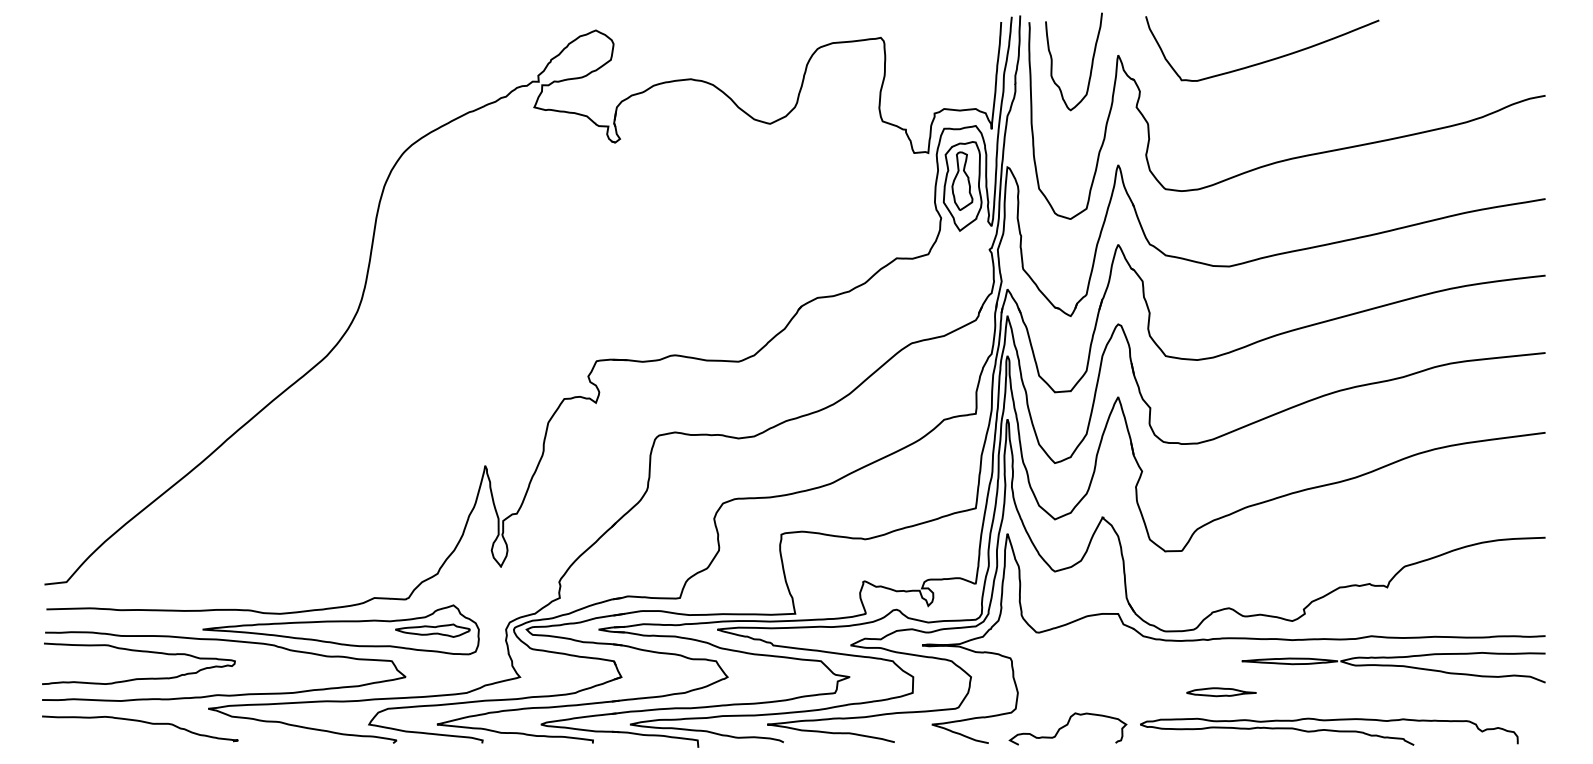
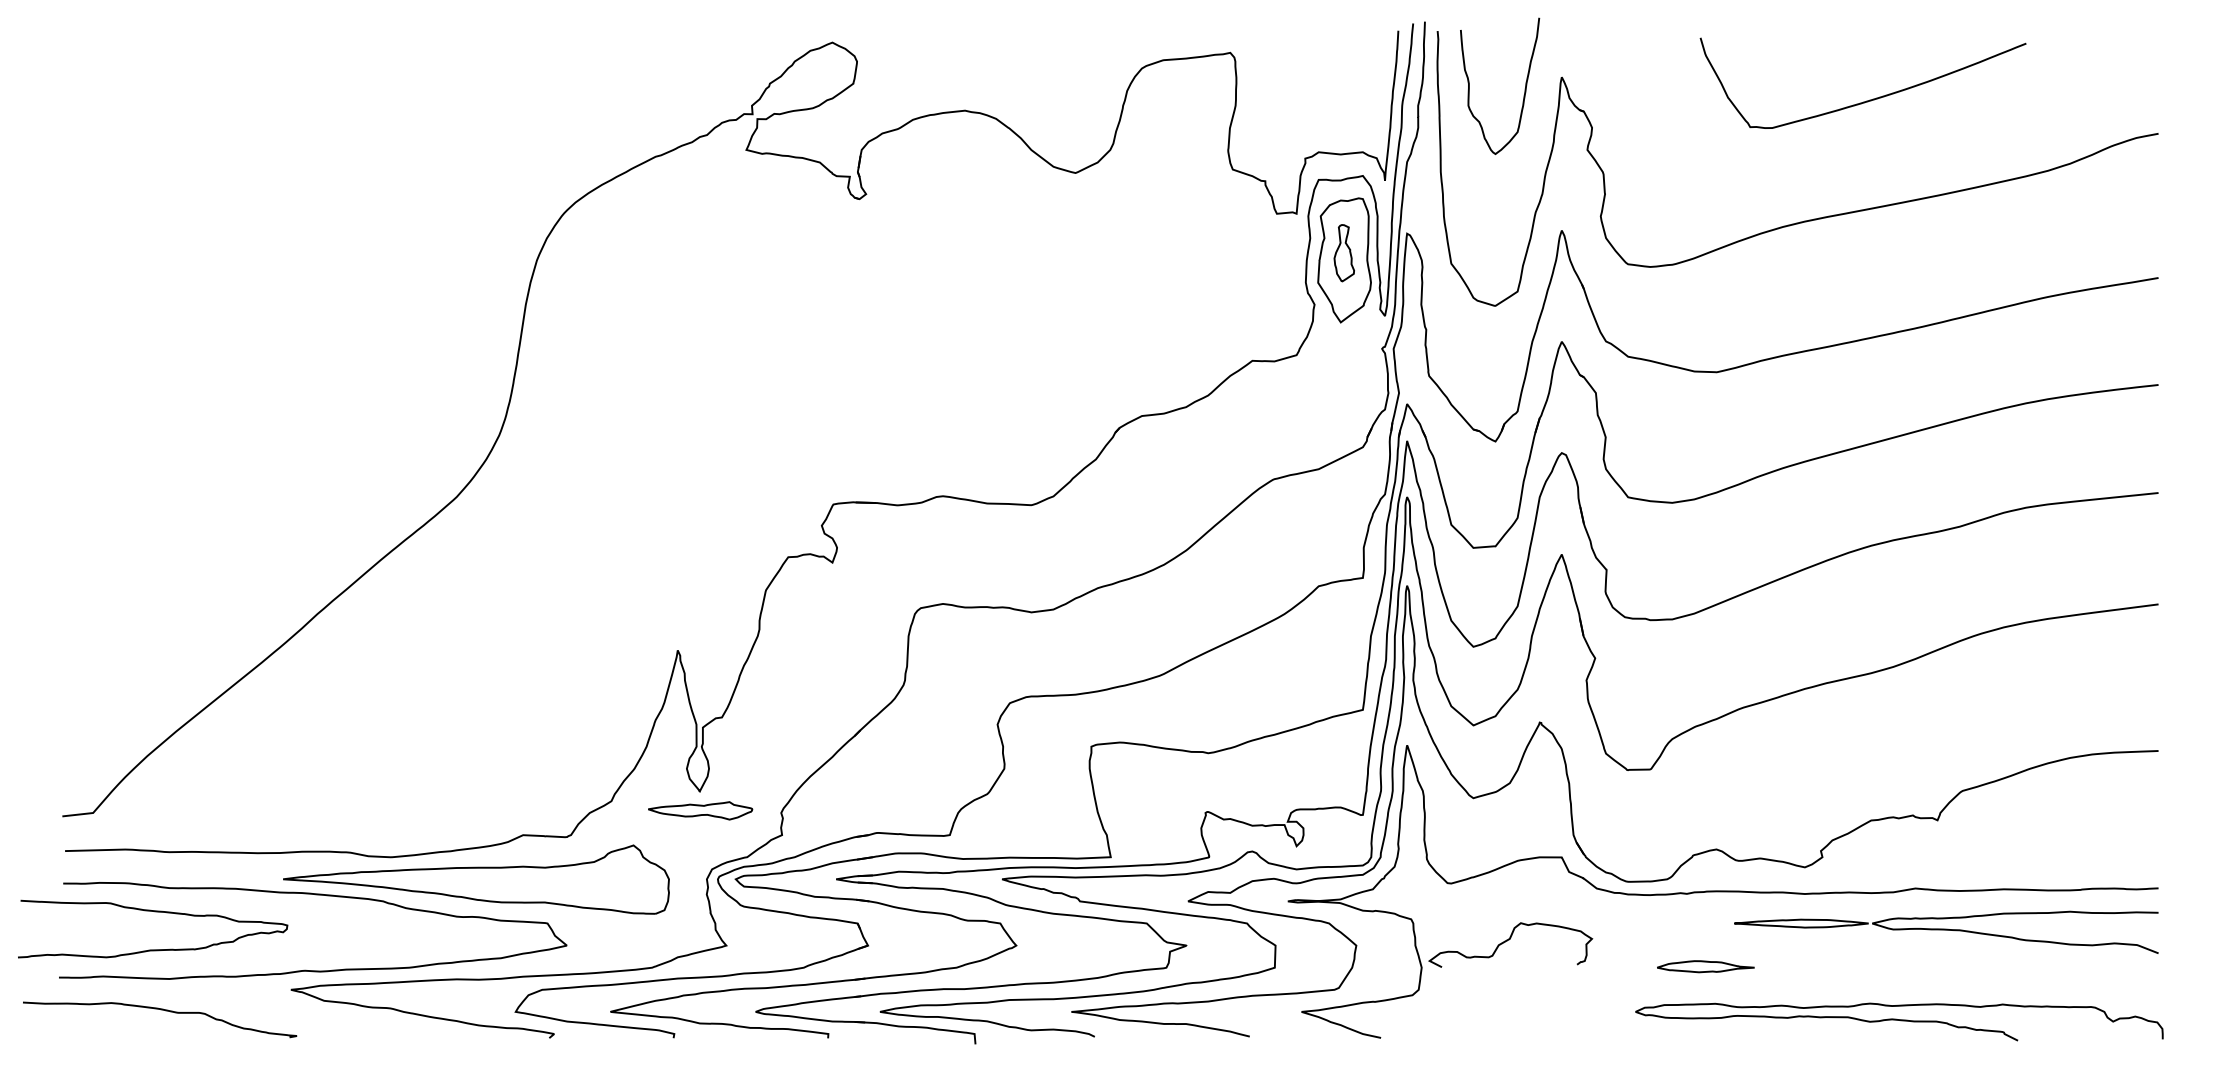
curve: (1266, 60) -> (1869, 99), moved
part: (962, 181) -> (1344, 253), size x0.7
part: (432, 630) -> (700, 810), moved
curve: (139, 651) -> (154, 912), moved
curve: (140, 722) -> (160, 1010), moved
curve: (1067, 725) -> (1509, 940), moved
curve: (1329, 730) -> (1899, 1020), moved

